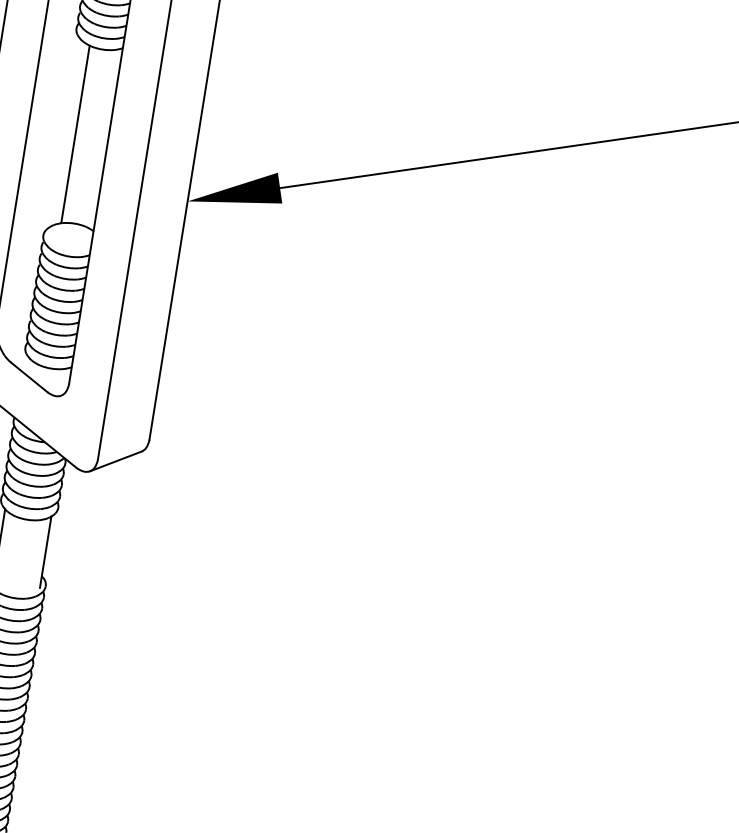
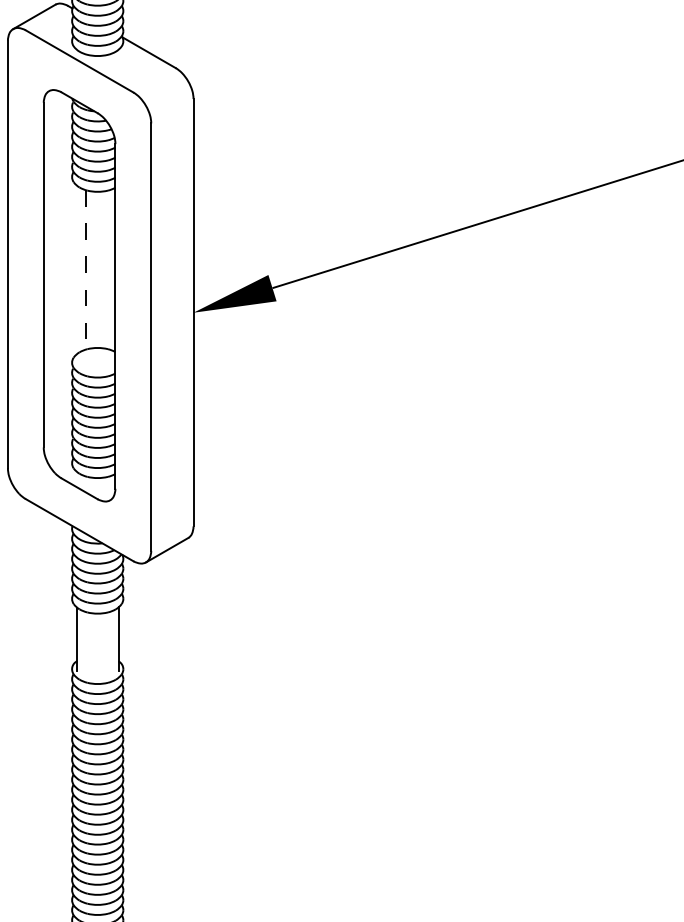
line: (76, 134) -> (86, 269), solid -> dashed

